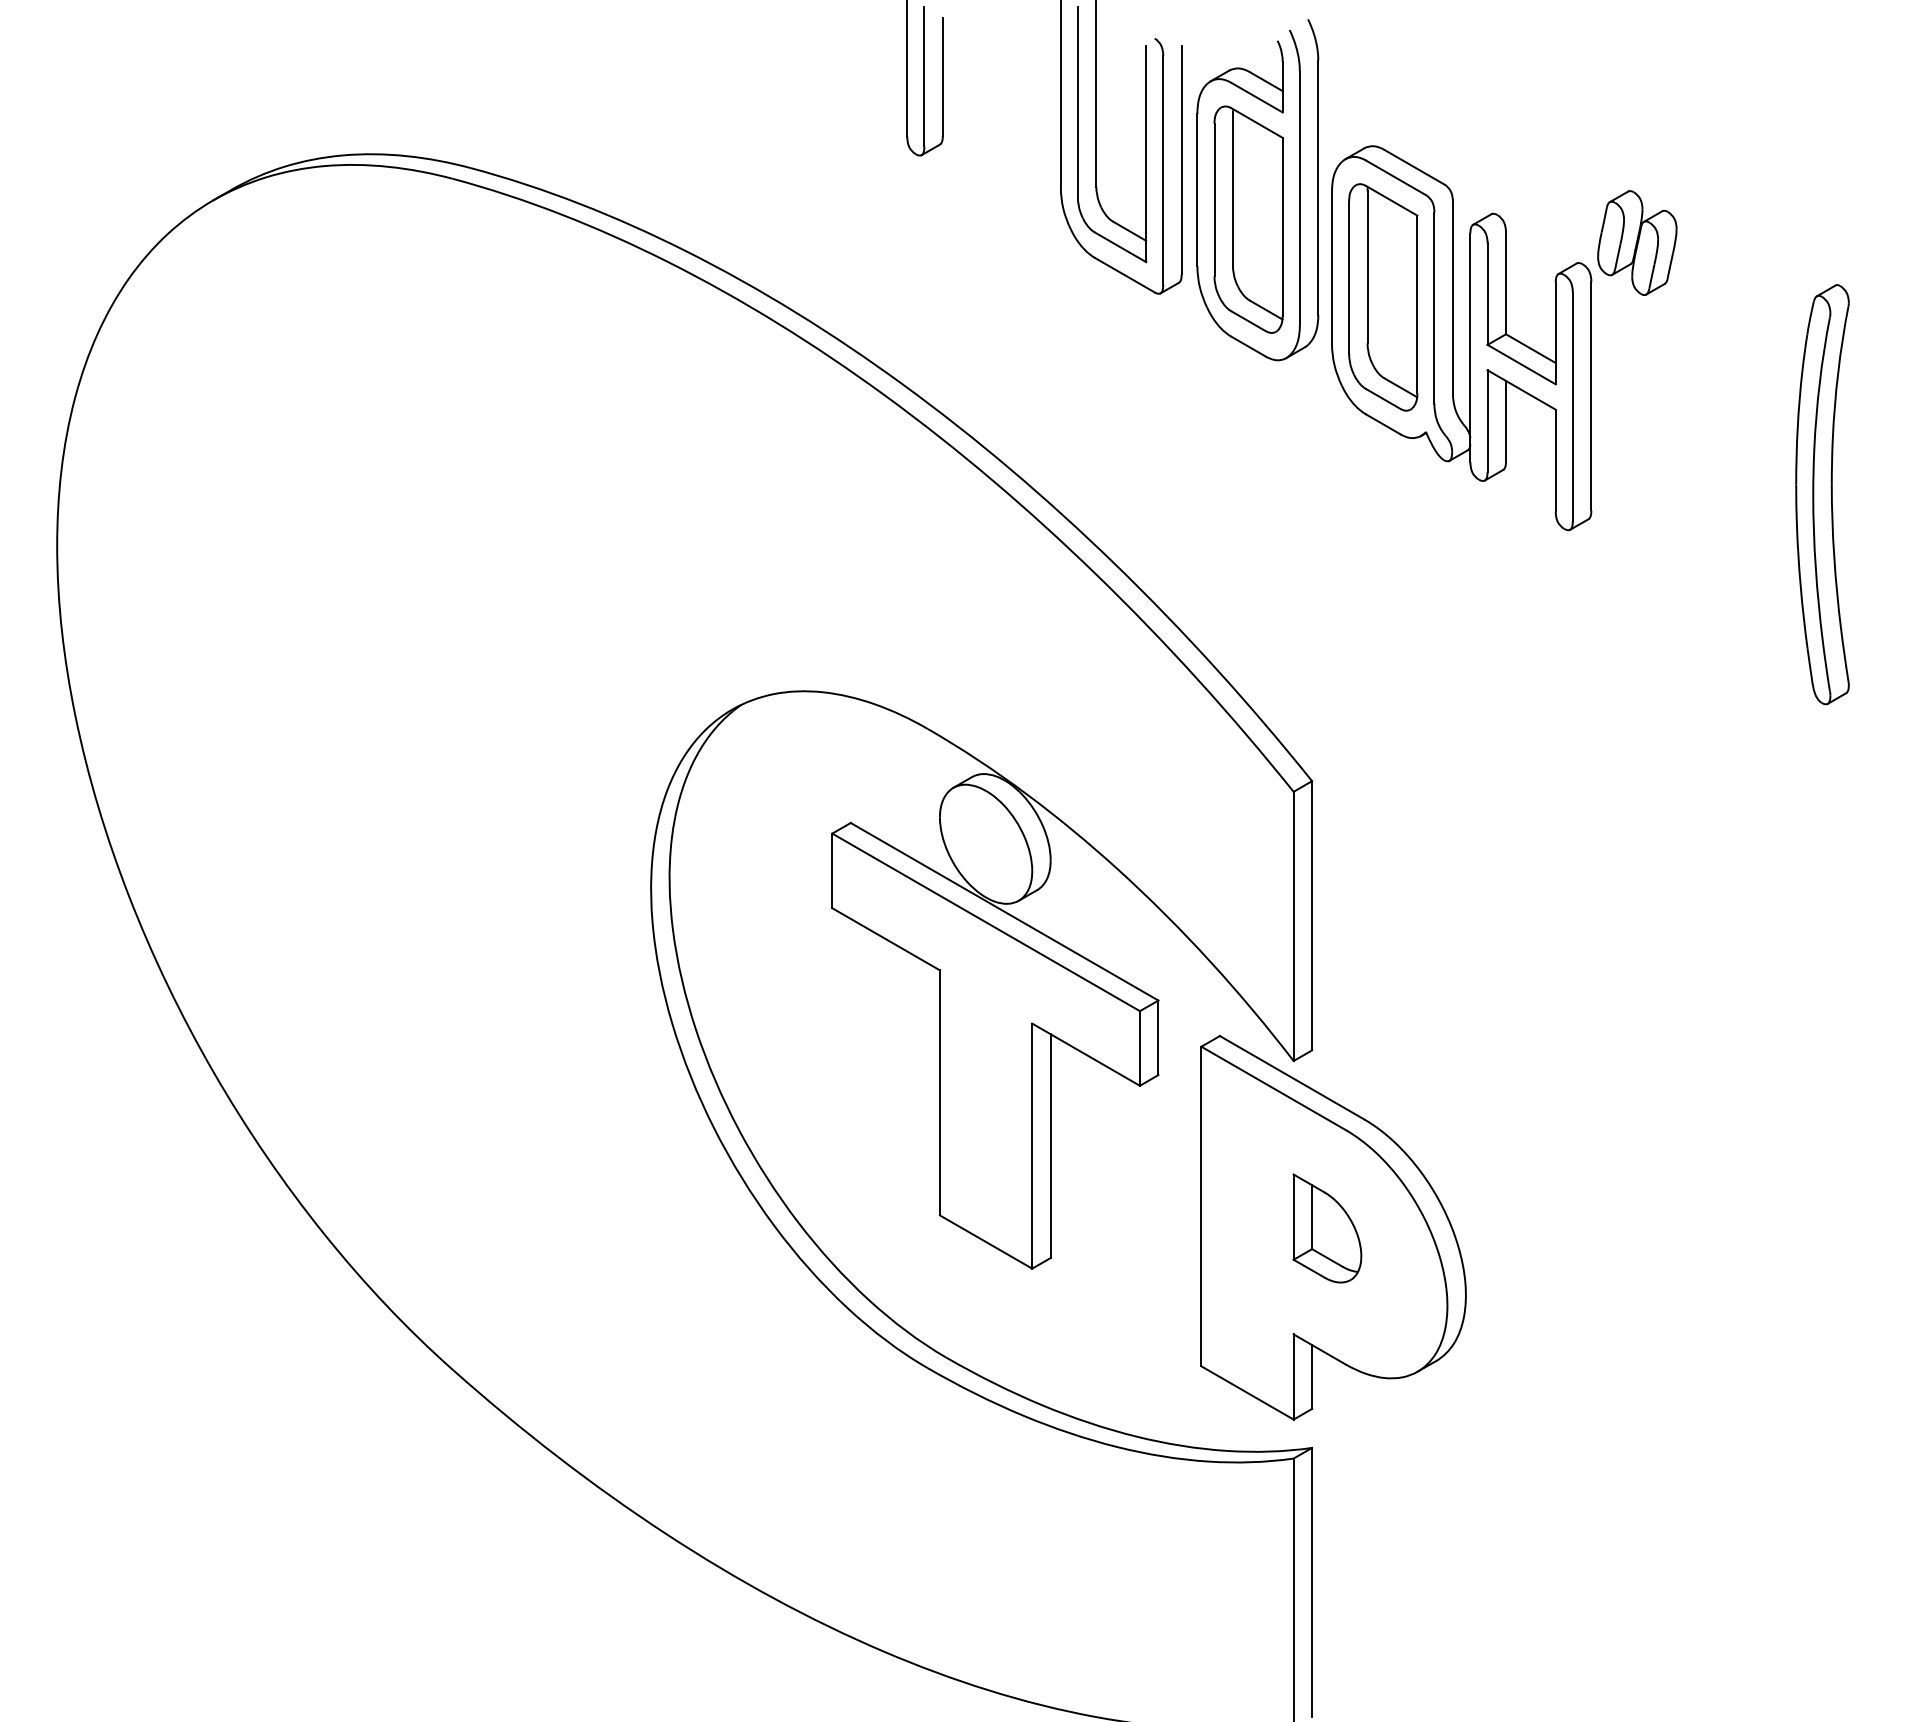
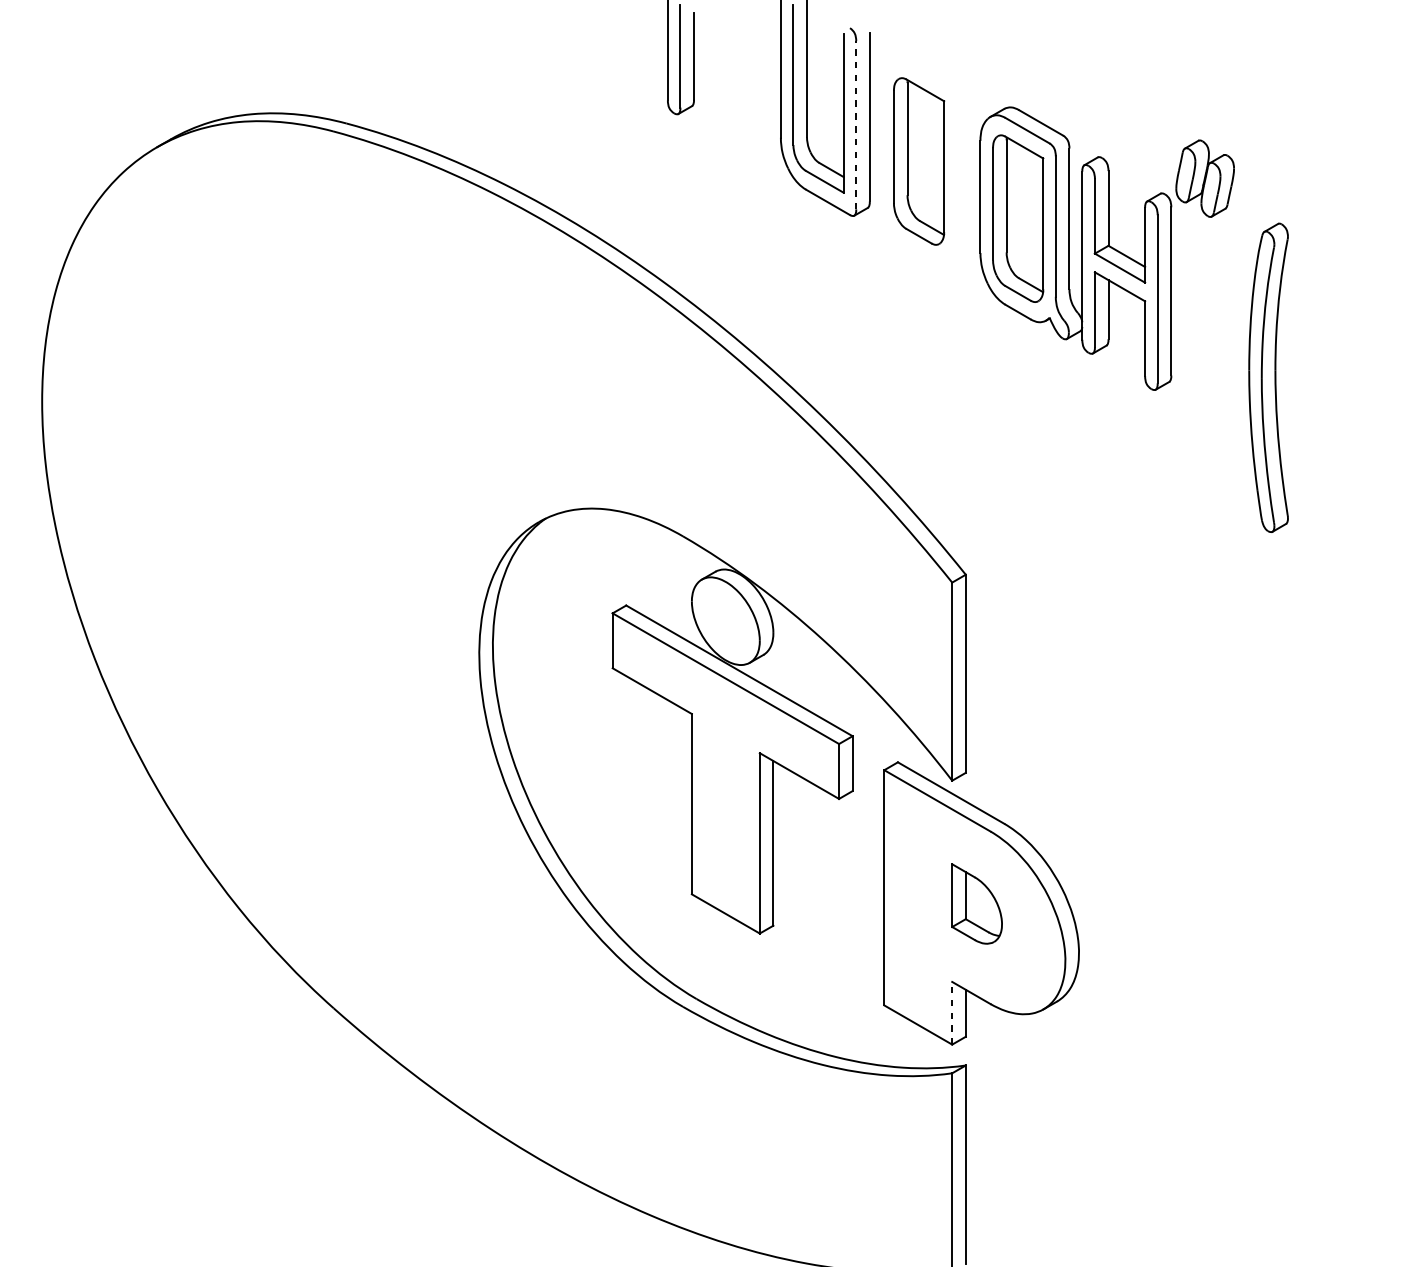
line: (1163, 169) -> (856, 124), solid -> dashed
part: (1299, 190) -> (956, 140), removed
part: (1822, 494) -> (1268, 377), moved
line: (1293, 1377) -> (952, 1013), solid -> dashed

